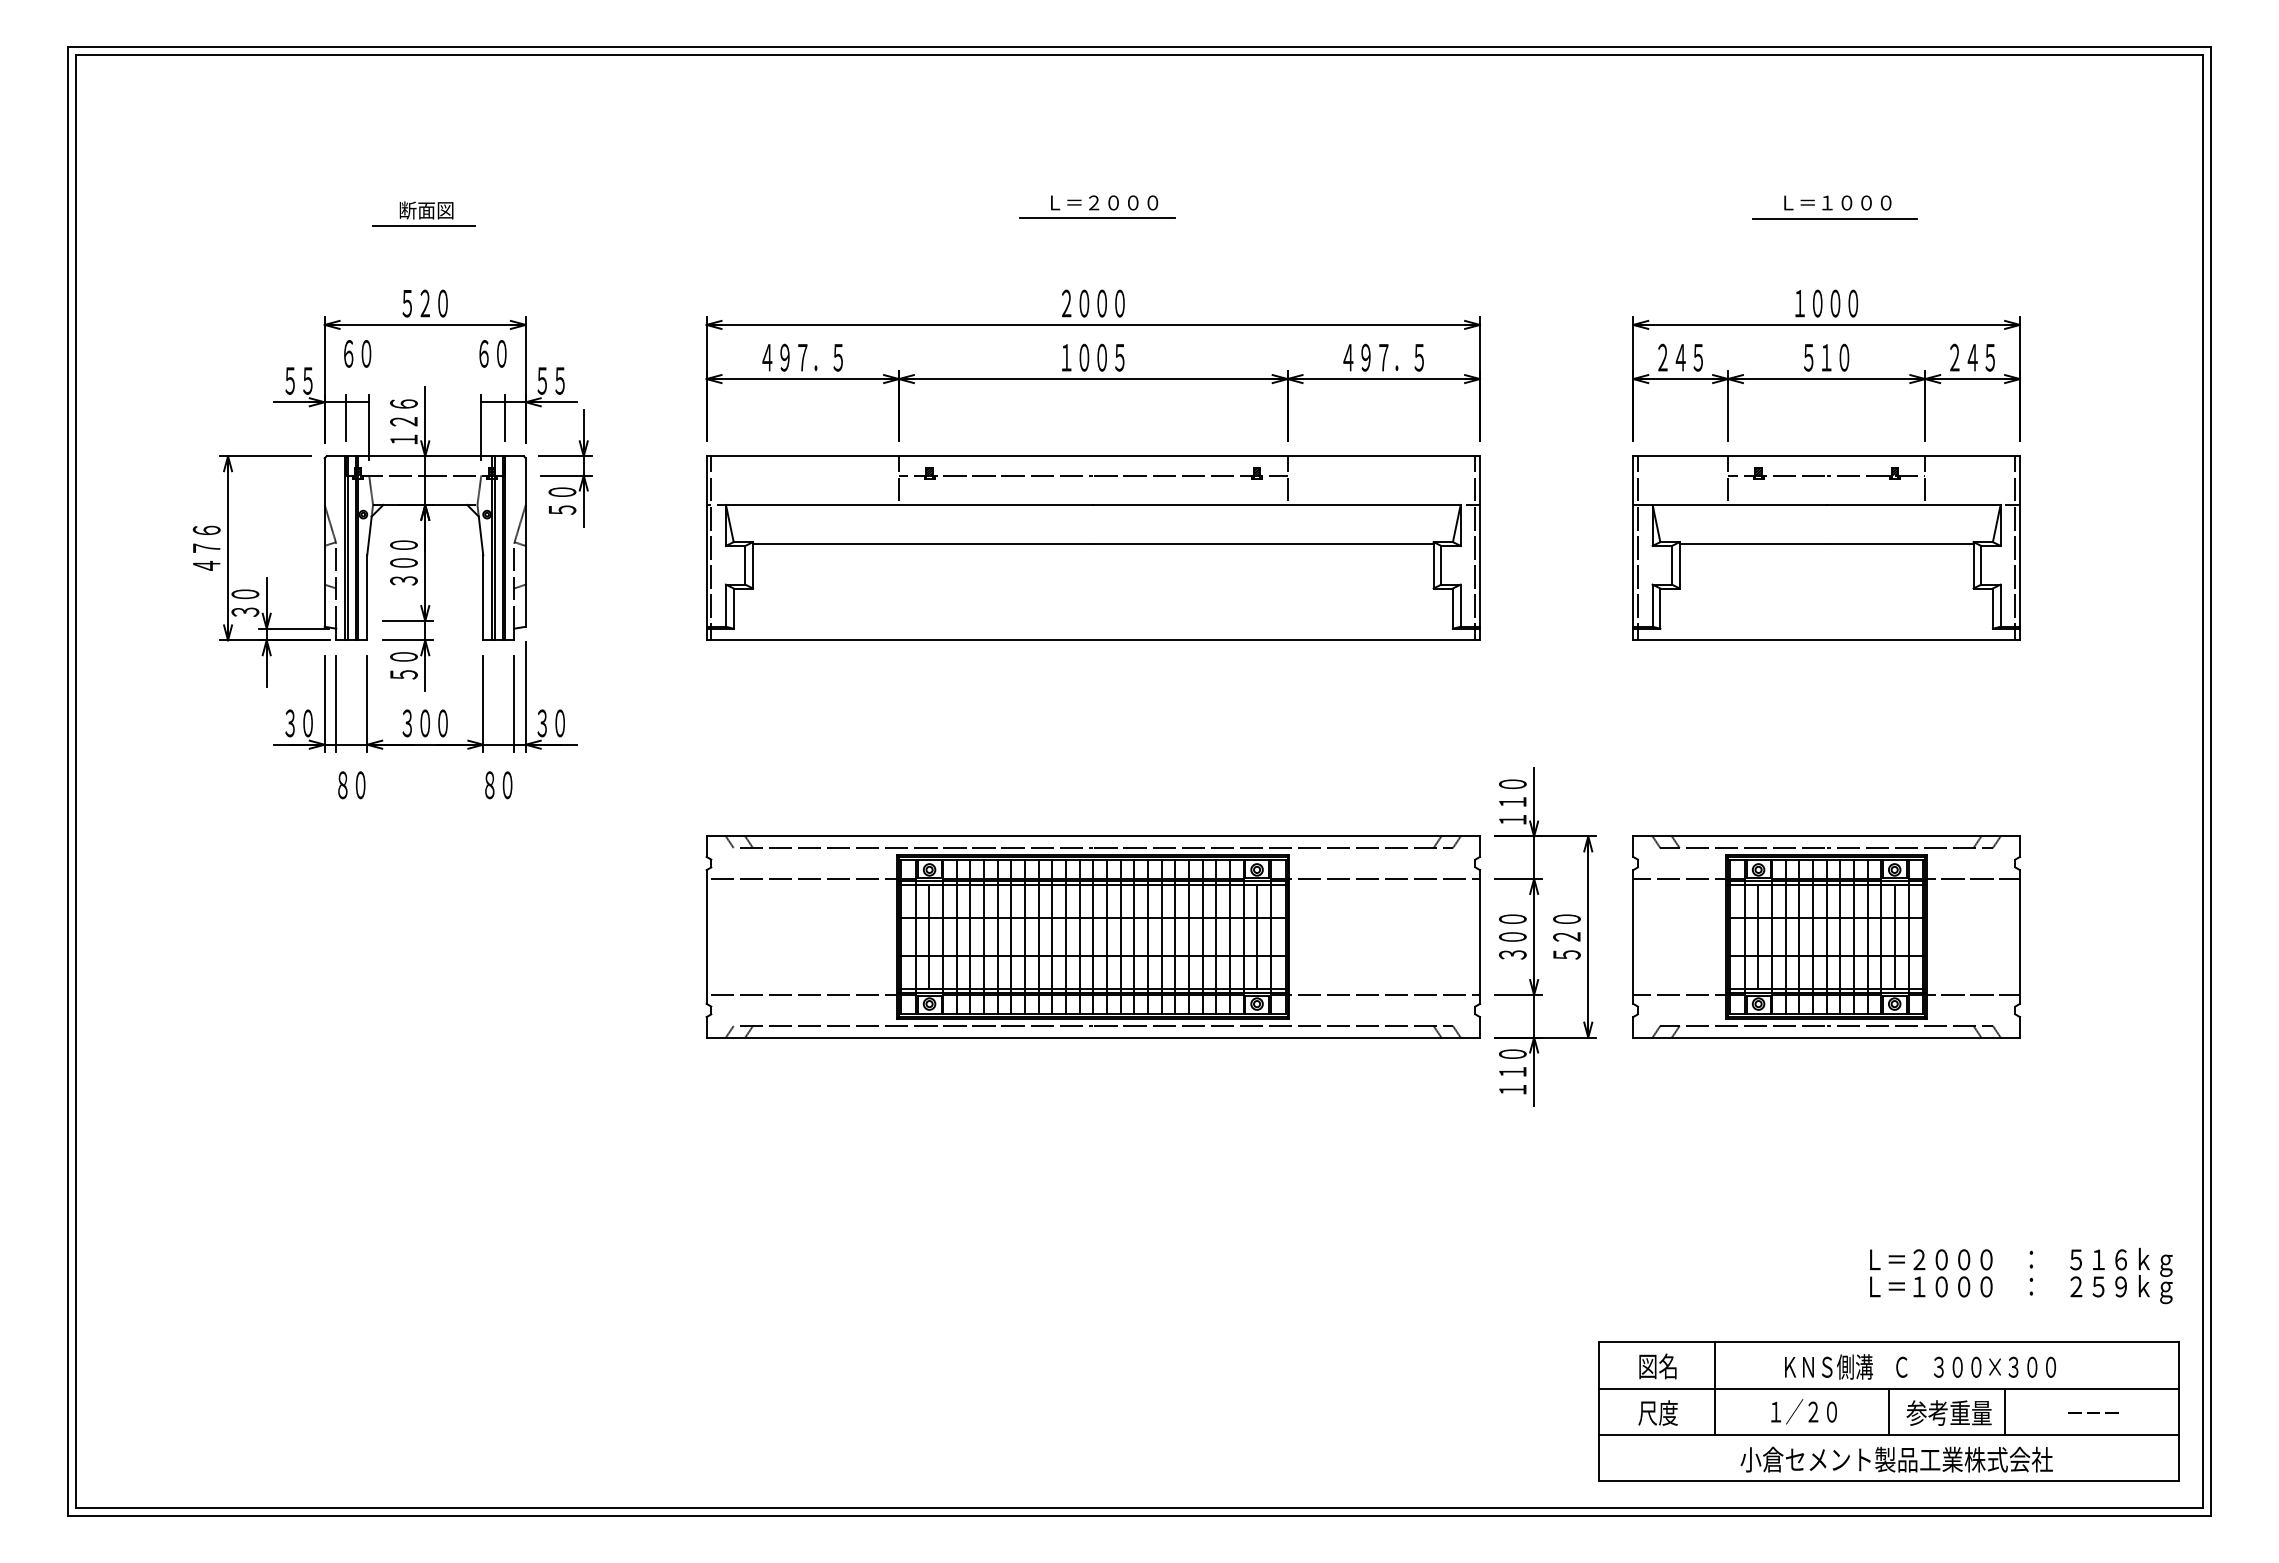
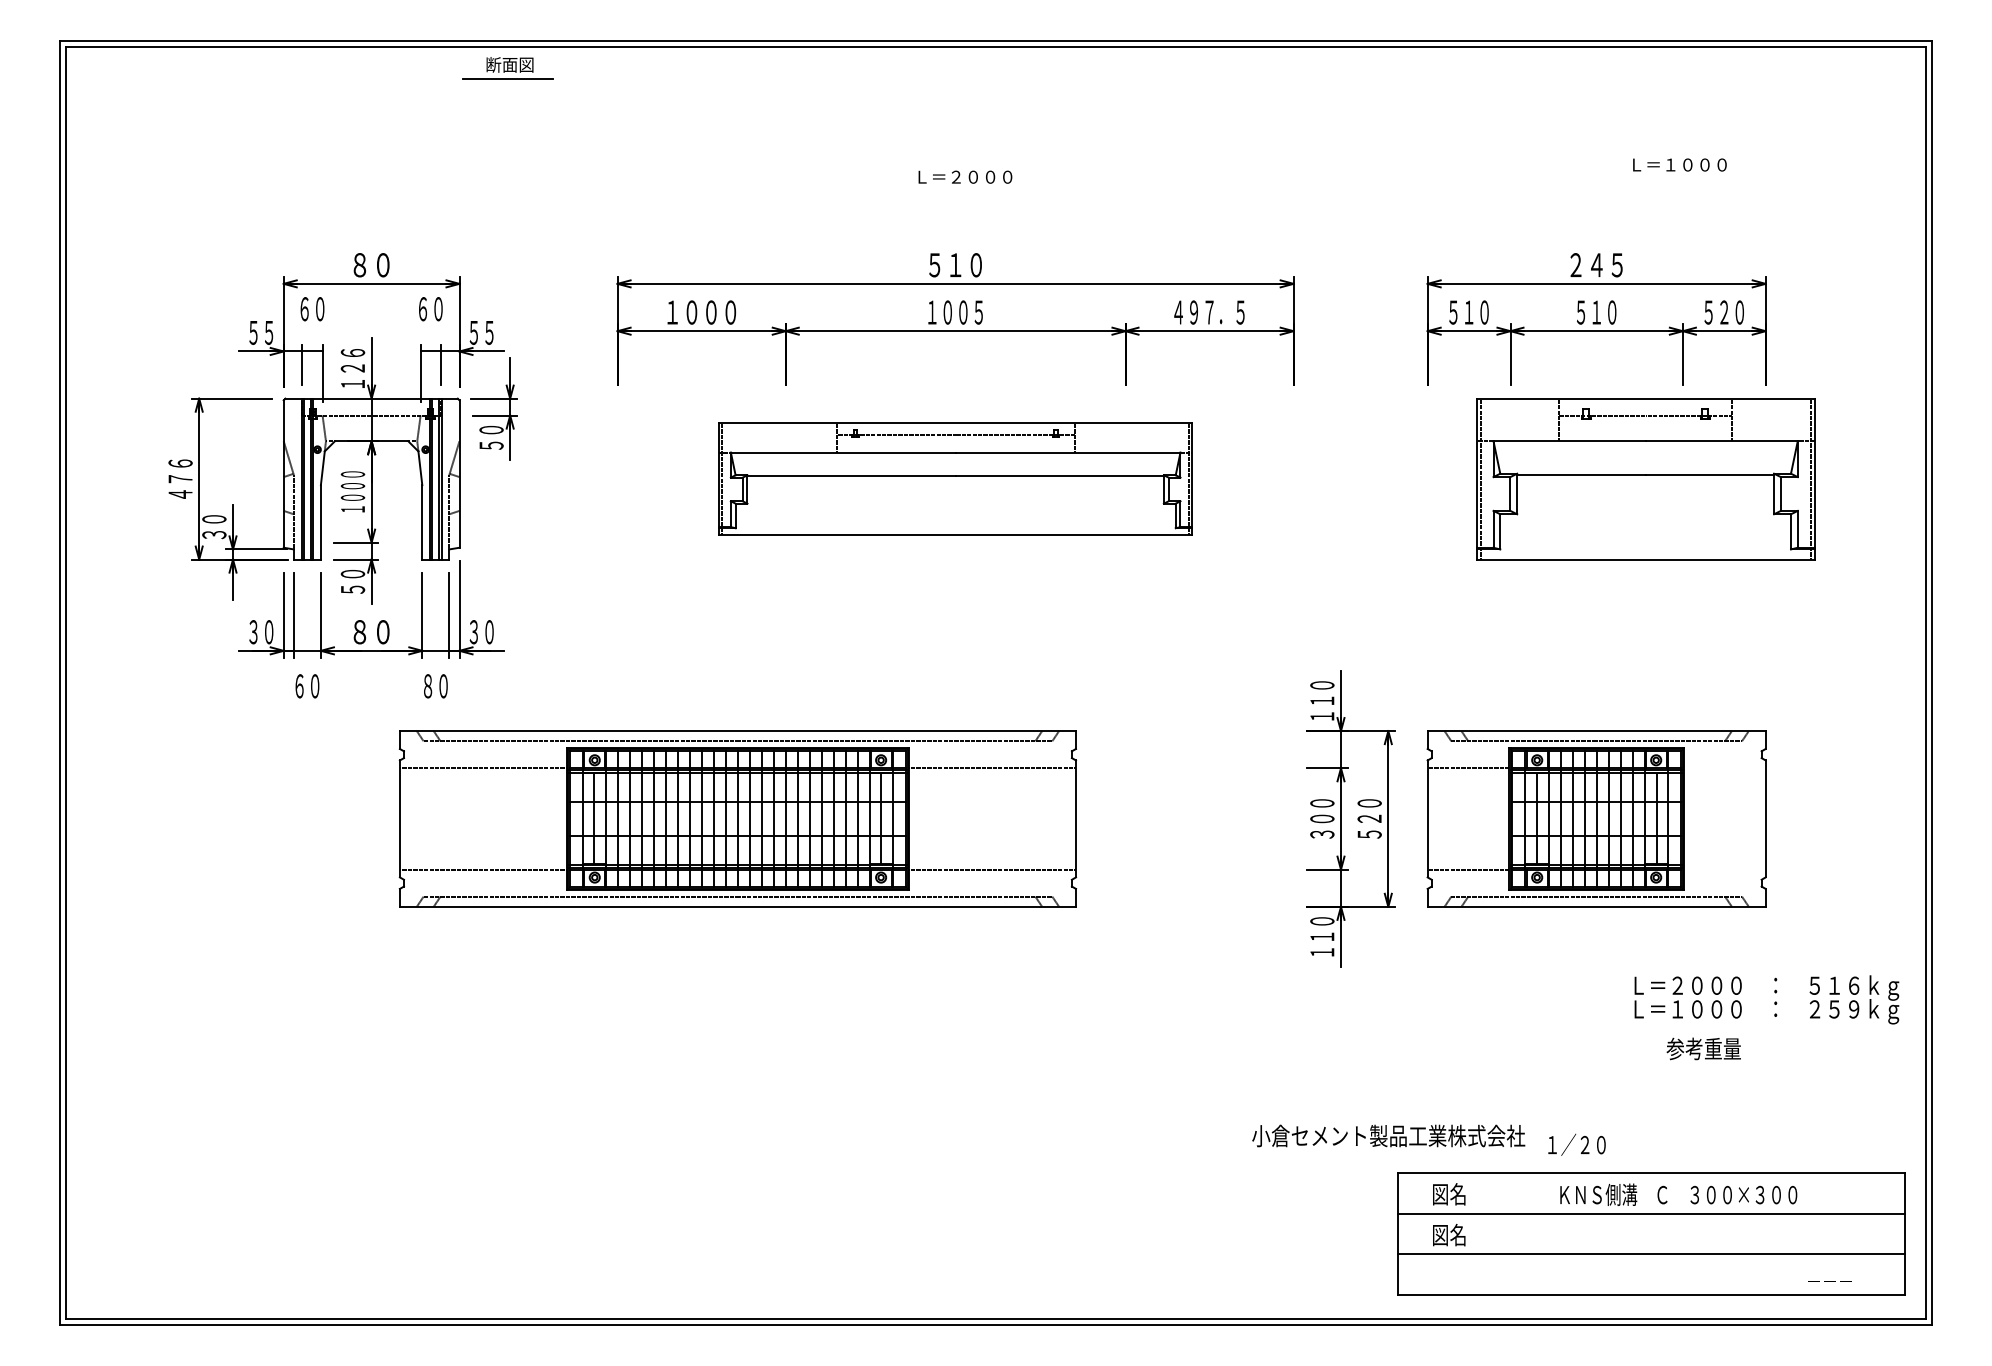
text: (1837, 202) -> (1679, 164), moved
part: (423, 213) -> (507, 67), moved
line: (1097, 218) -> (959, 190), removed
line: (1834, 218) -> (1603, 190), removed
text: (424, 303) -> (370, 265), ５２０ -> ８０
text: (1093, 303) -> (955, 265), ２０００ -> ５１０
text: (1826, 303) -> (1596, 265), １０００ -> ２４５
text: (802, 357) -> (701, 312), ４９７．５ -> １０００
text: (1680, 357) -> (1468, 312), ２４５ -> ５１０
text: (1972, 357) -> (1724, 312), ２４５ -> ５２０
part: (1093, 547) -> (955, 478), size x0.7
part: (1826, 547) -> (1645, 478), moved
text: (403, 562) -> (352, 491), ３００ -> １０００
text: (424, 723) -> (370, 632), ３００ -> ８０
text: (342, 784) -> (299, 685), ８０ -> ６０
line: (1972, 879) -> (1724, 768), removed
part: (1092, 936) -> (737, 818), moved
line: (1972, 995) -> (1724, 870), removed
text: (2021, 1275) -> (1767, 999), moved
line: (1715, 1388) -> (1499, 1213), removed
text: (1803, 1411) -> (1576, 1144), moved
line: (1889, 1411) -> (1651, 1233), removed
line: (2005, 1411) -> (1753, 1233), removed
text: (1657, 1412) -> (1448, 1234), 尺度 -> 図名
text: (1948, 1412) -> (1703, 1048), moved
text: (2093, 1412) -> (1829, 1280), moved
text: (1896, 1459) -> (1388, 1135), moved

